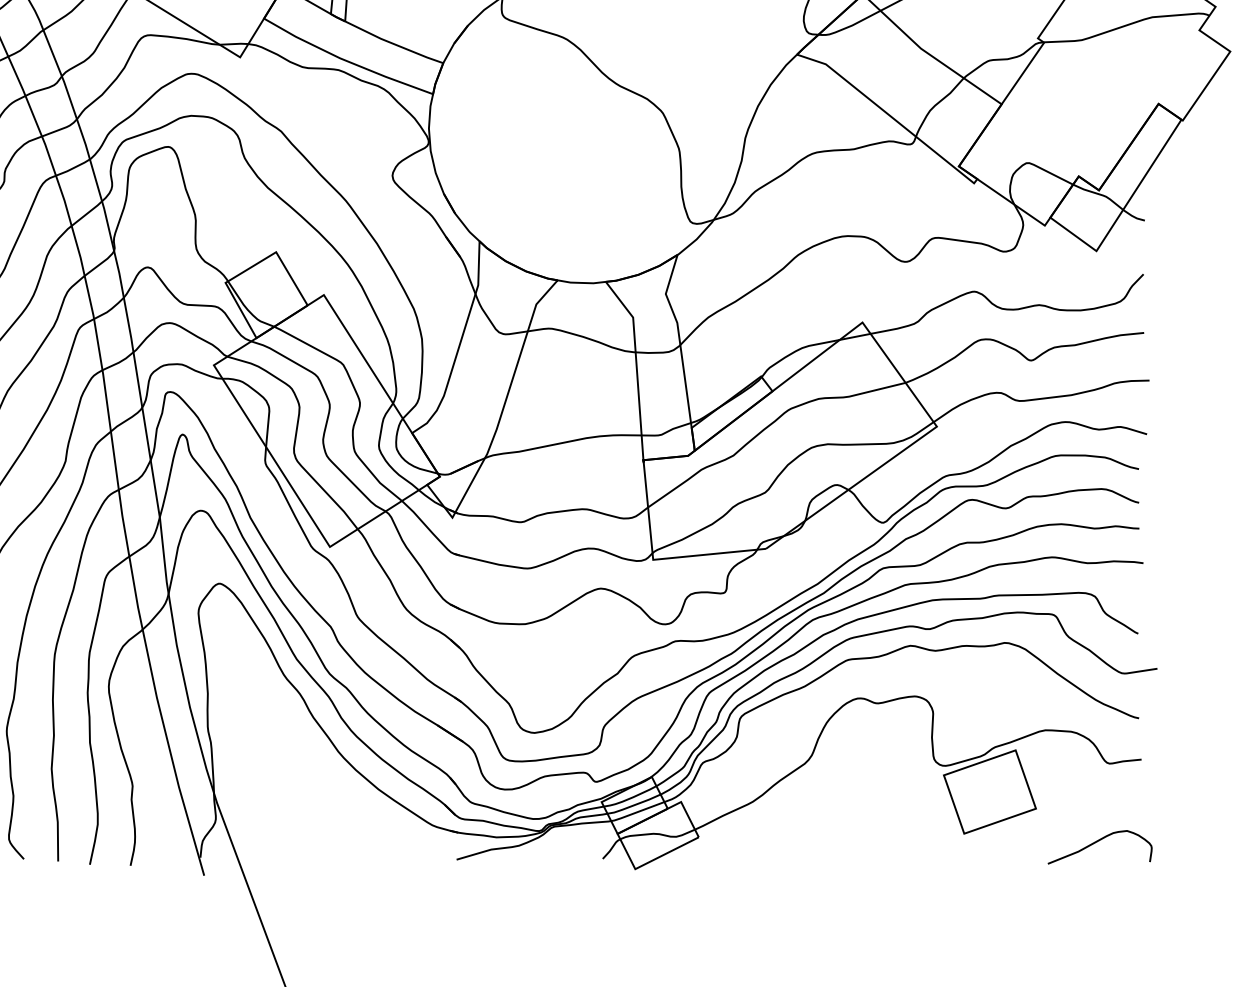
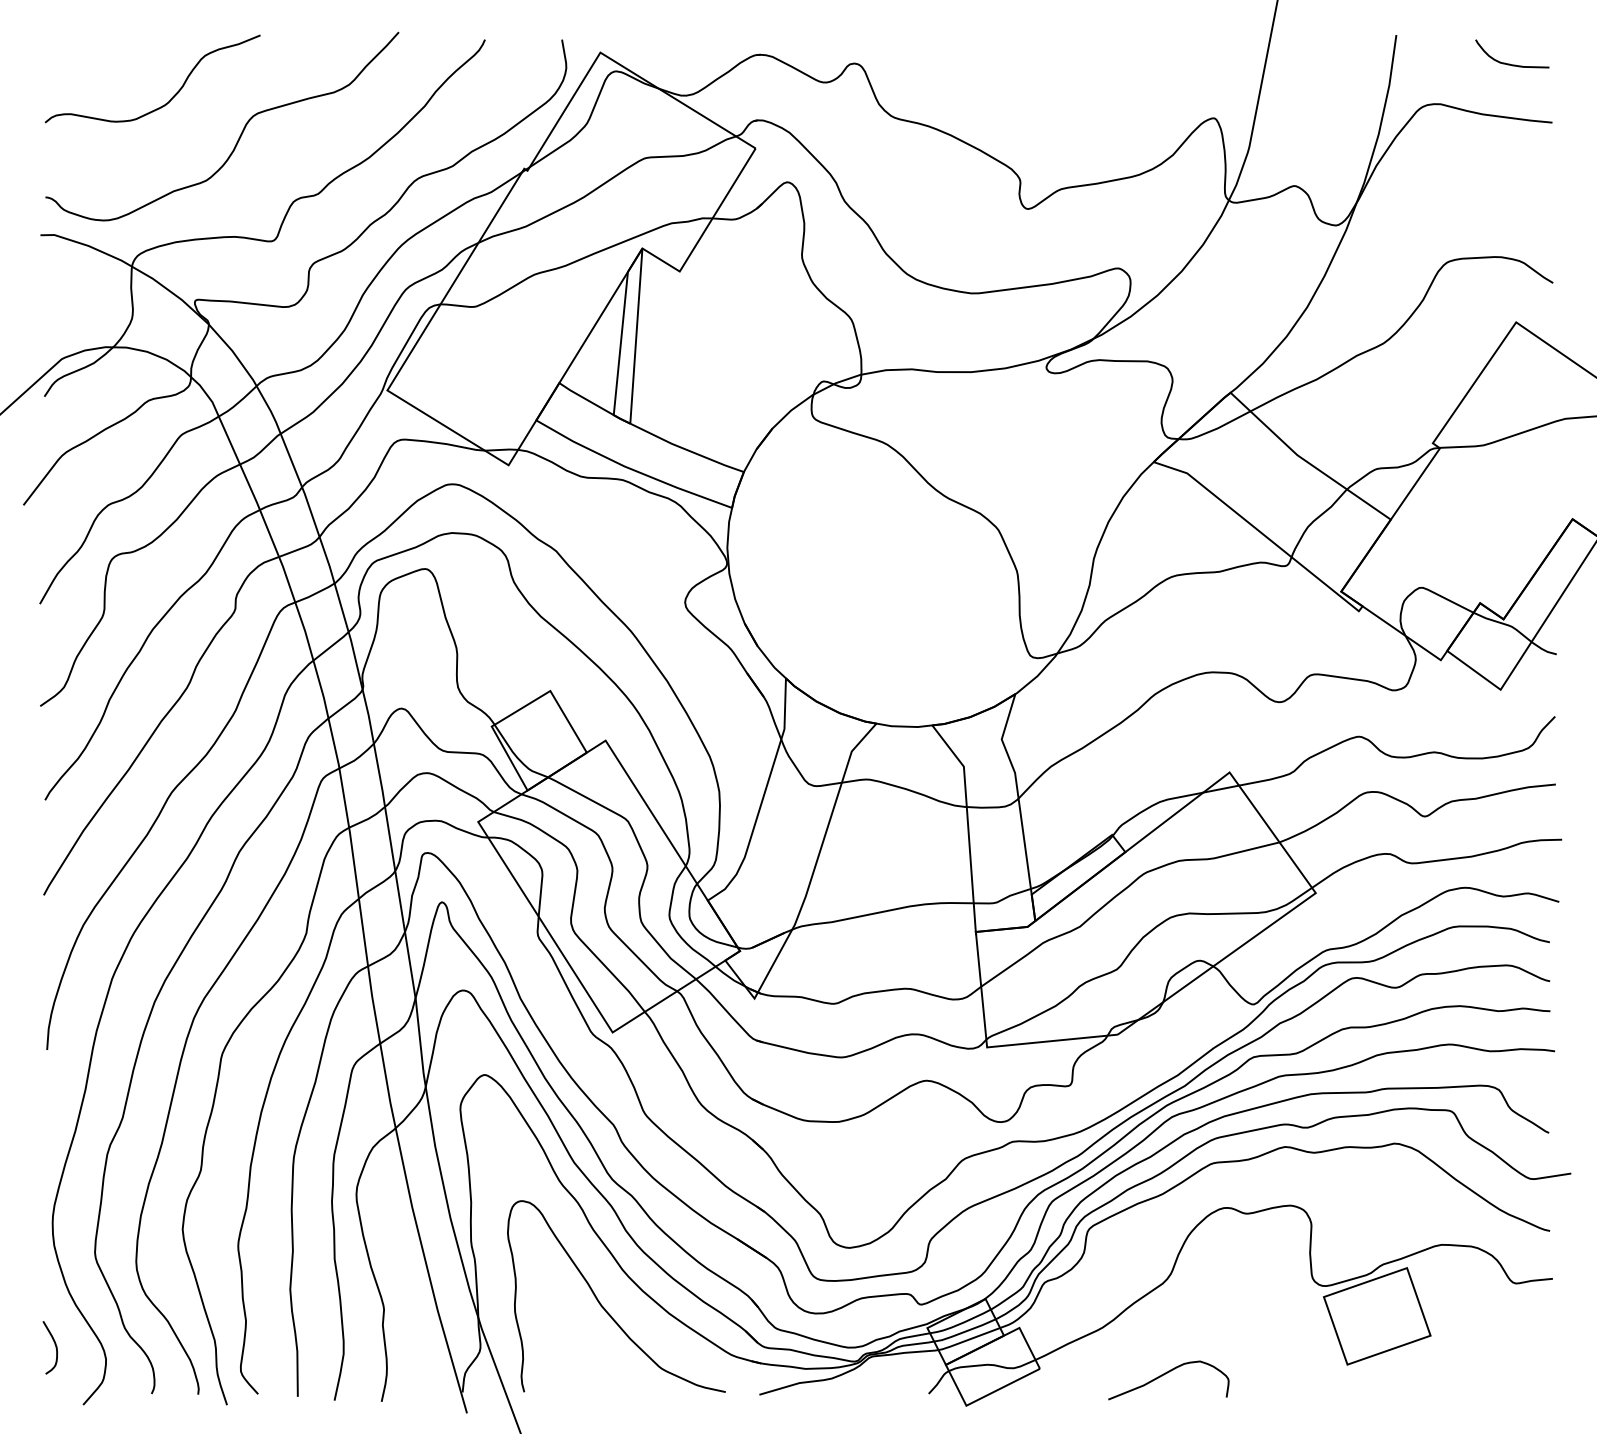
curve: (322, 784) -> (604, 1307), added
curve: (1096, 843) -> (1164, 1375), moved

